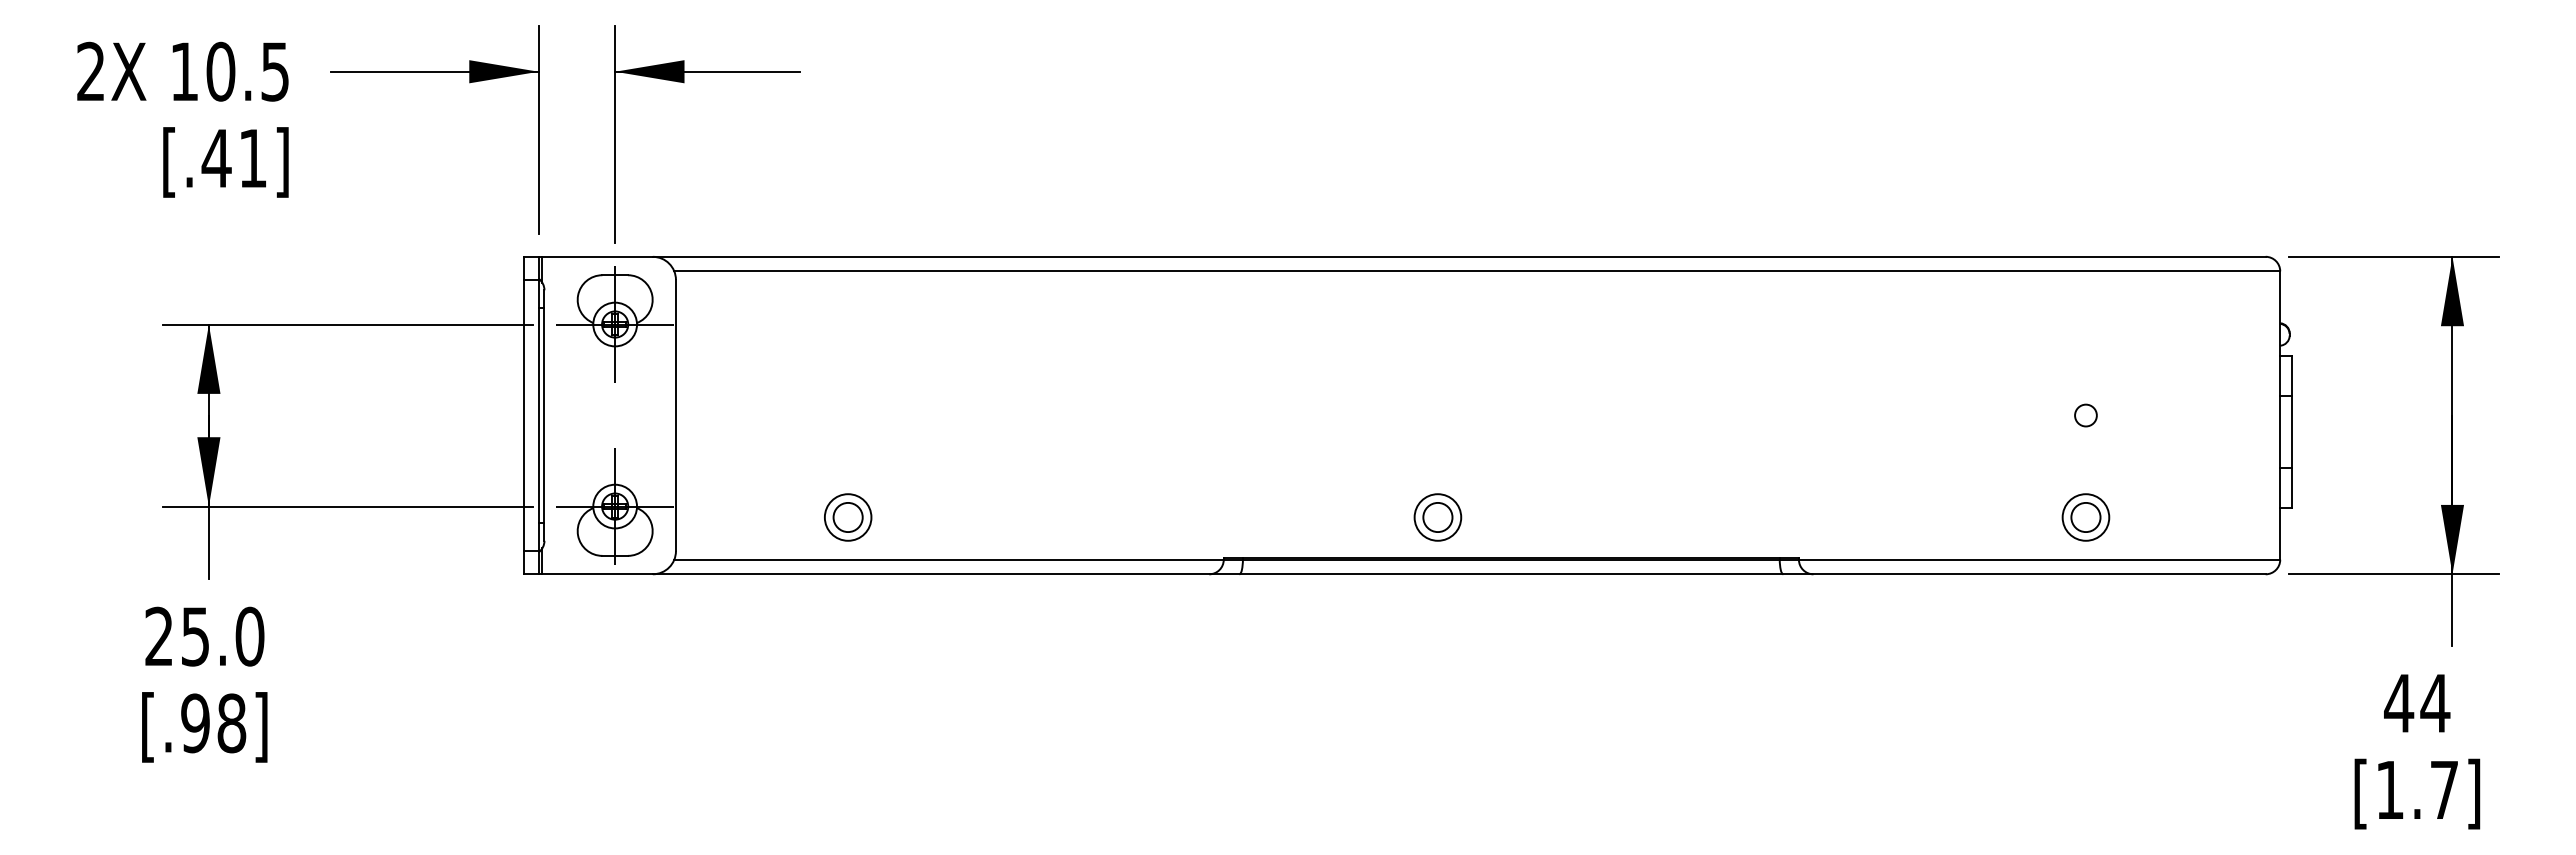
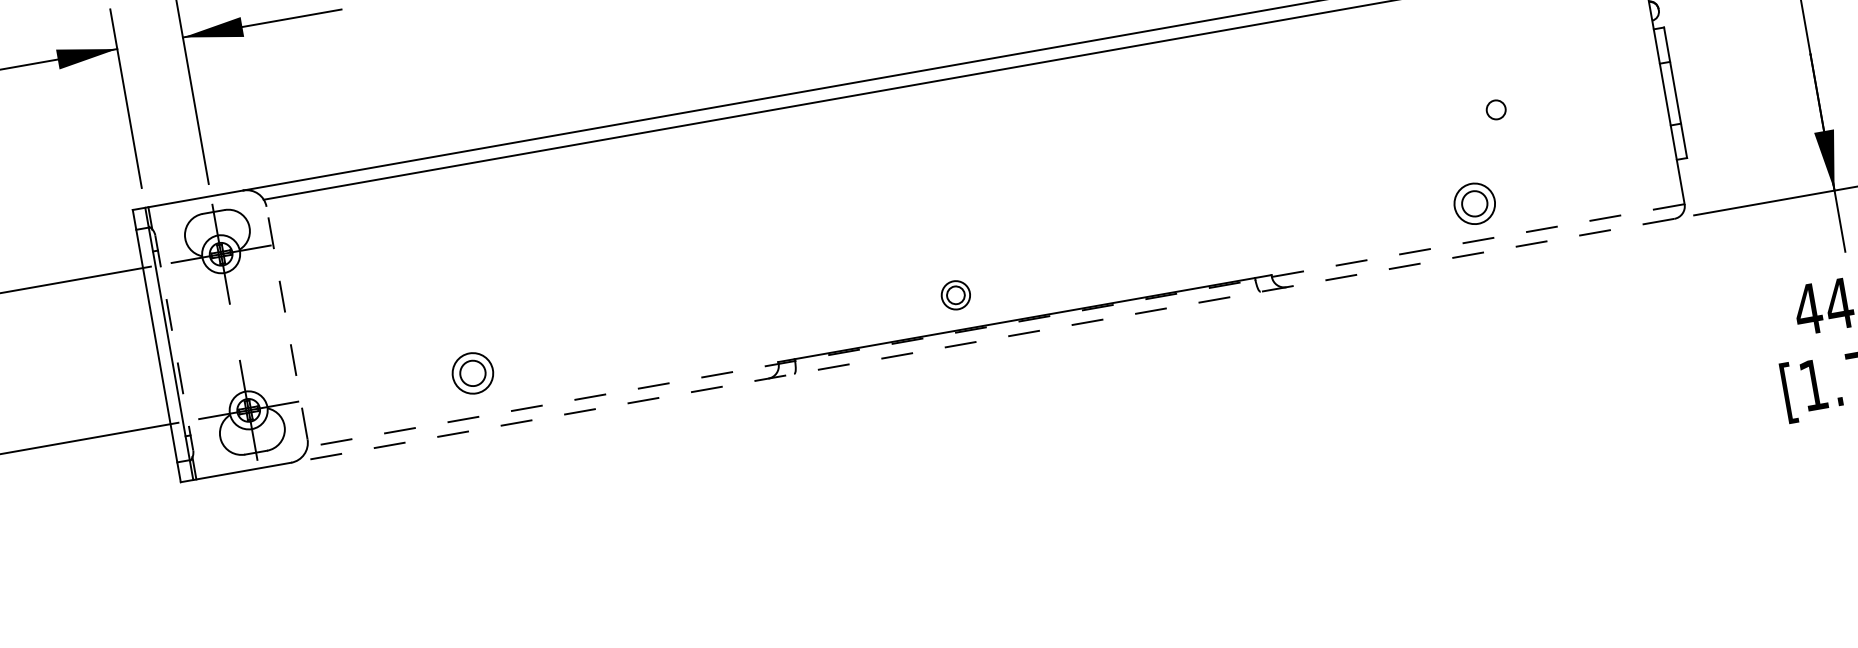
line: (675, 415) -> (286, 323), solid -> dashed
line: (544, 416) -> (174, 343), solid -> dashed
part: (848, 517) -> (473, 373), moved
part: (1437, 517) -> (955, 295), size x0.7
part: (2085, 517) -> (1474, 203), moved
line: (1476, 559) -> (995, 325), solid -> dashed
line: (1458, 574) -> (982, 341), solid -> dashed

